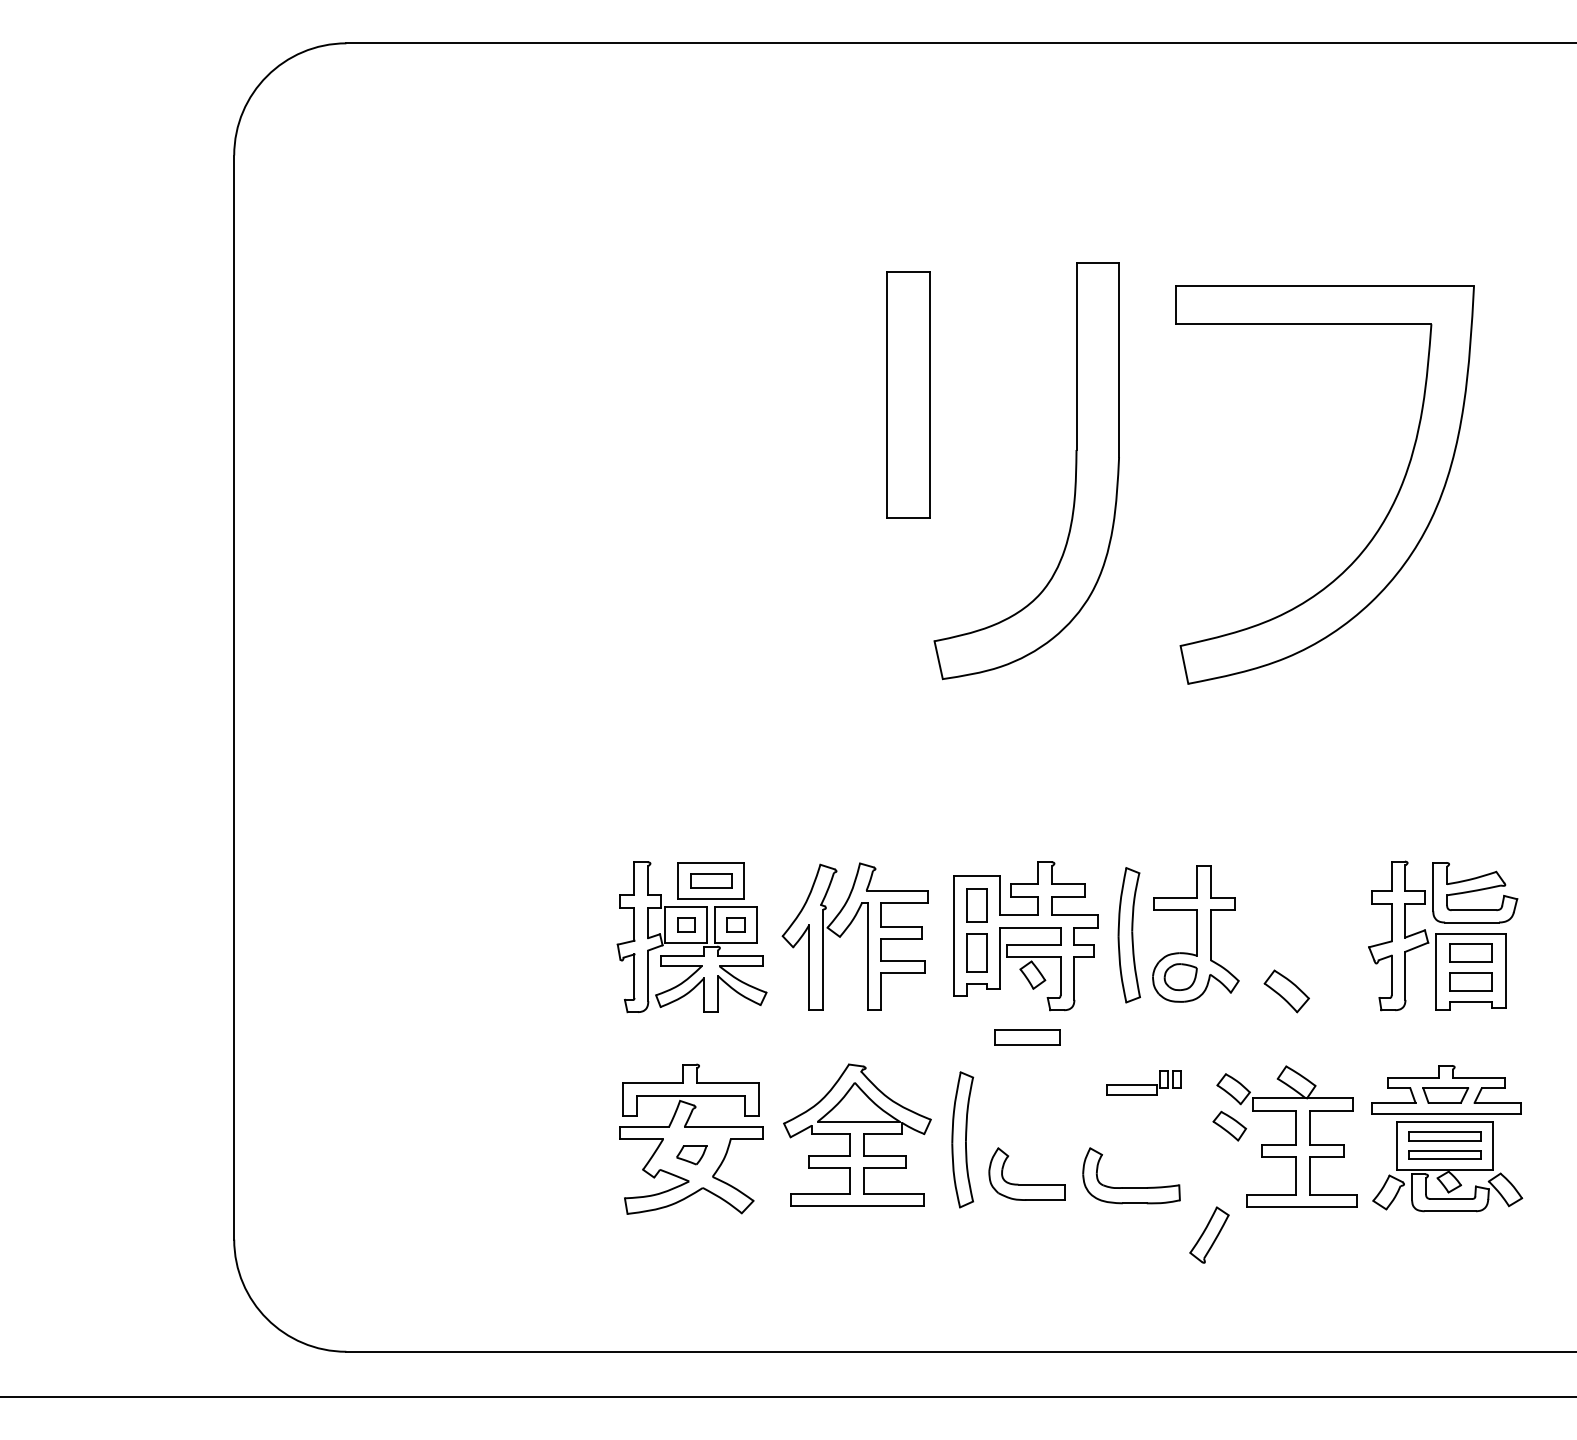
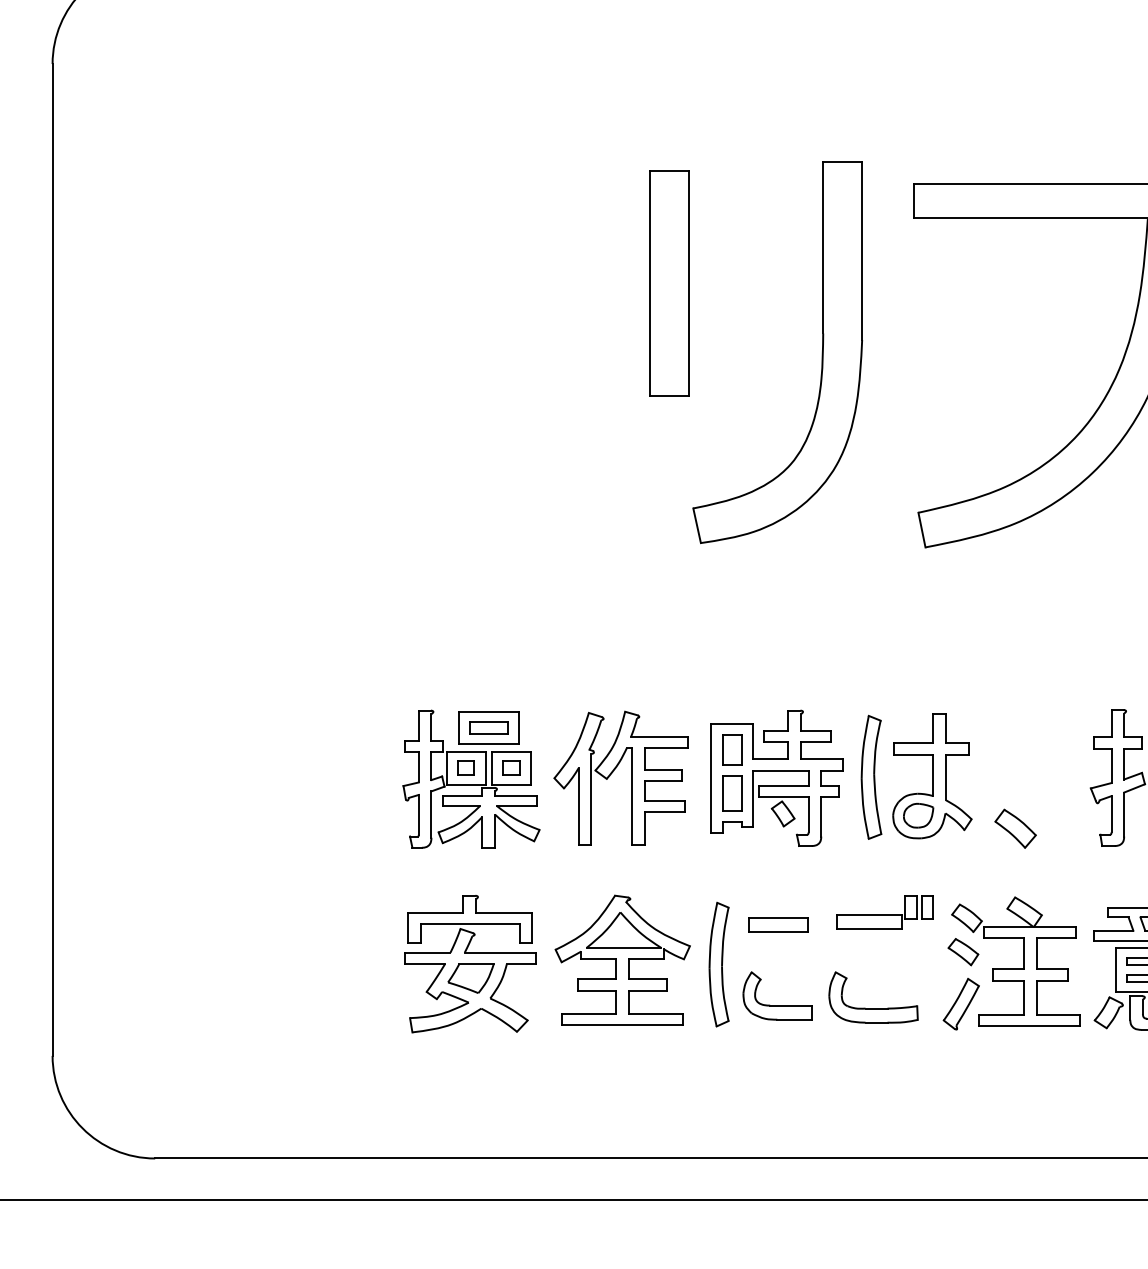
part: (1027, 1037) -> (778, 924), moved
part: (1144, 1082) -> (885, 912), size x1.43
part: (691, 1154) -> (470, 978), size x1.67
part: (1209, 1234) -> (961, 1003), moved

